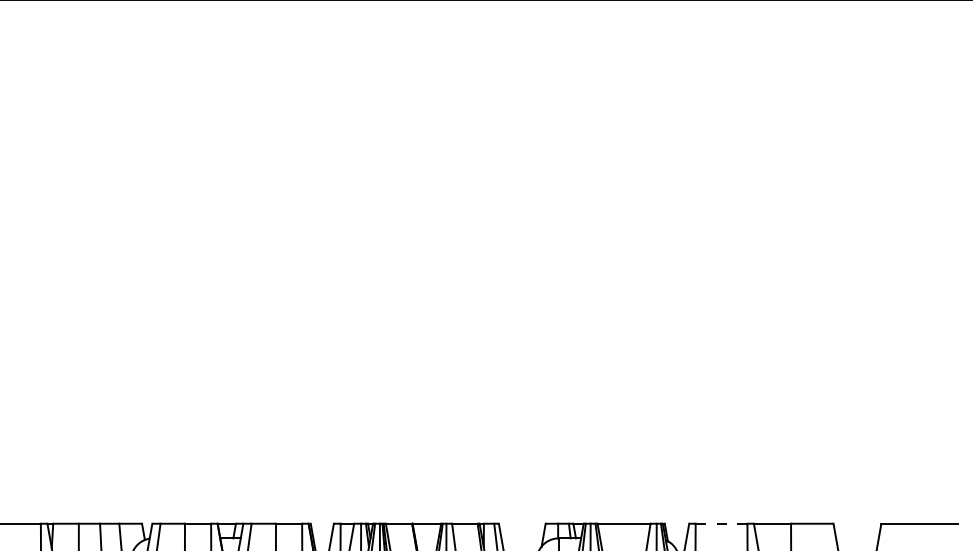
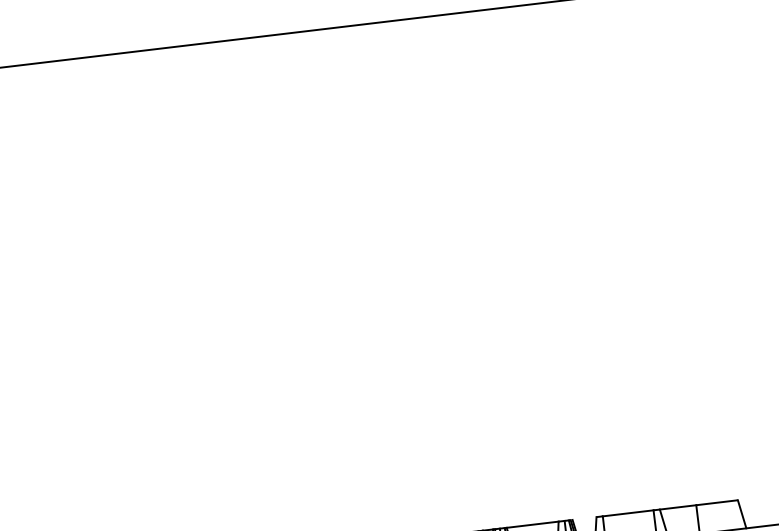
line: (721, 523) -> (628, 513), dashed -> solid

